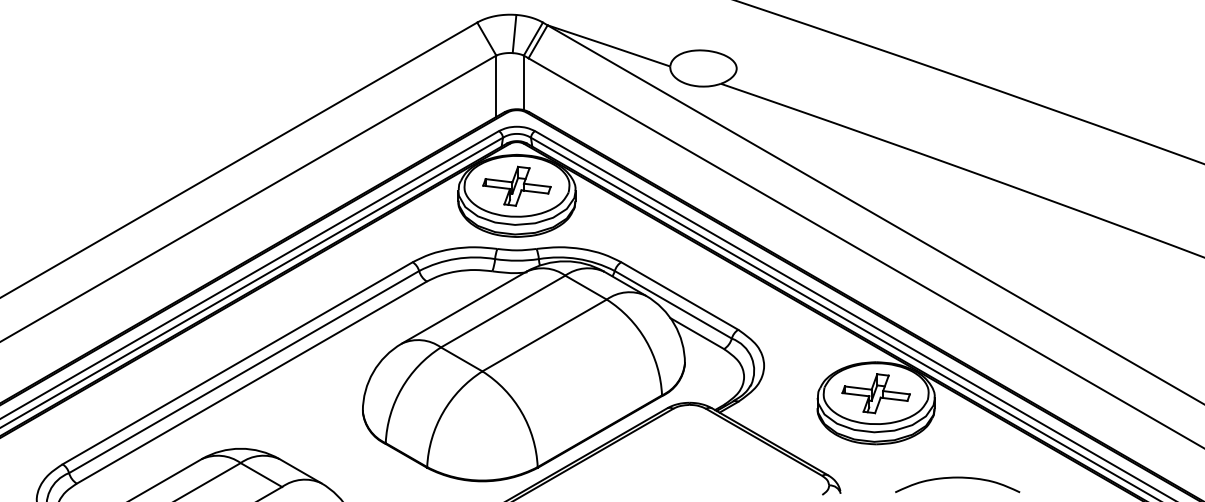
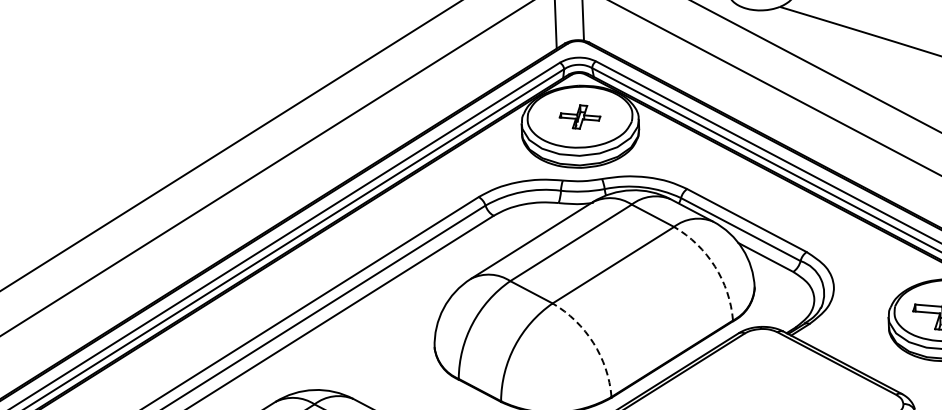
part: (516, 185) -> (579, 116), size x0.6
arc: (646, 340) -> (715, 266), solid -> dashed
arc: (521, 412) -> (593, 343), solid -> dashed

